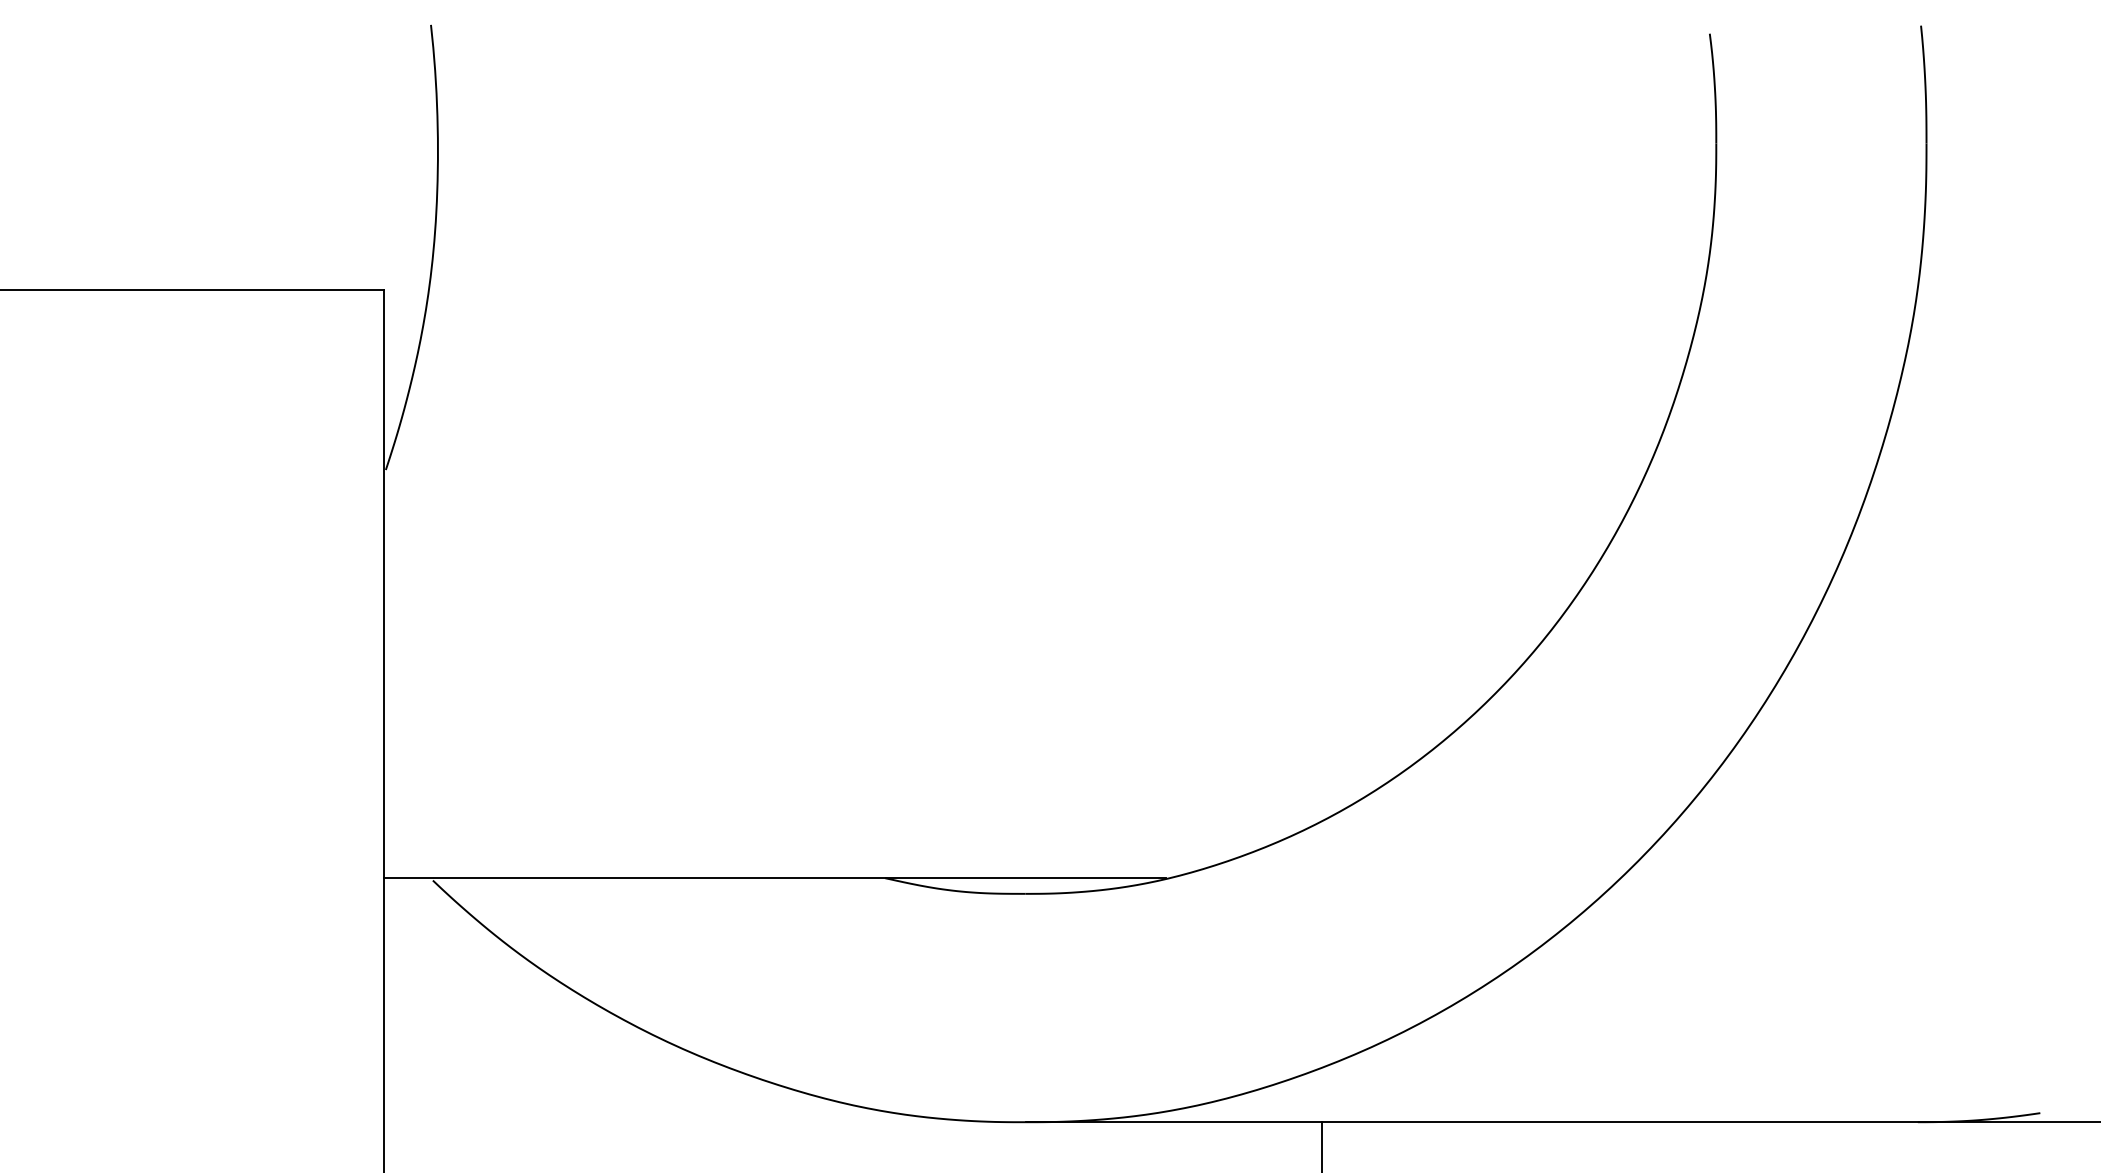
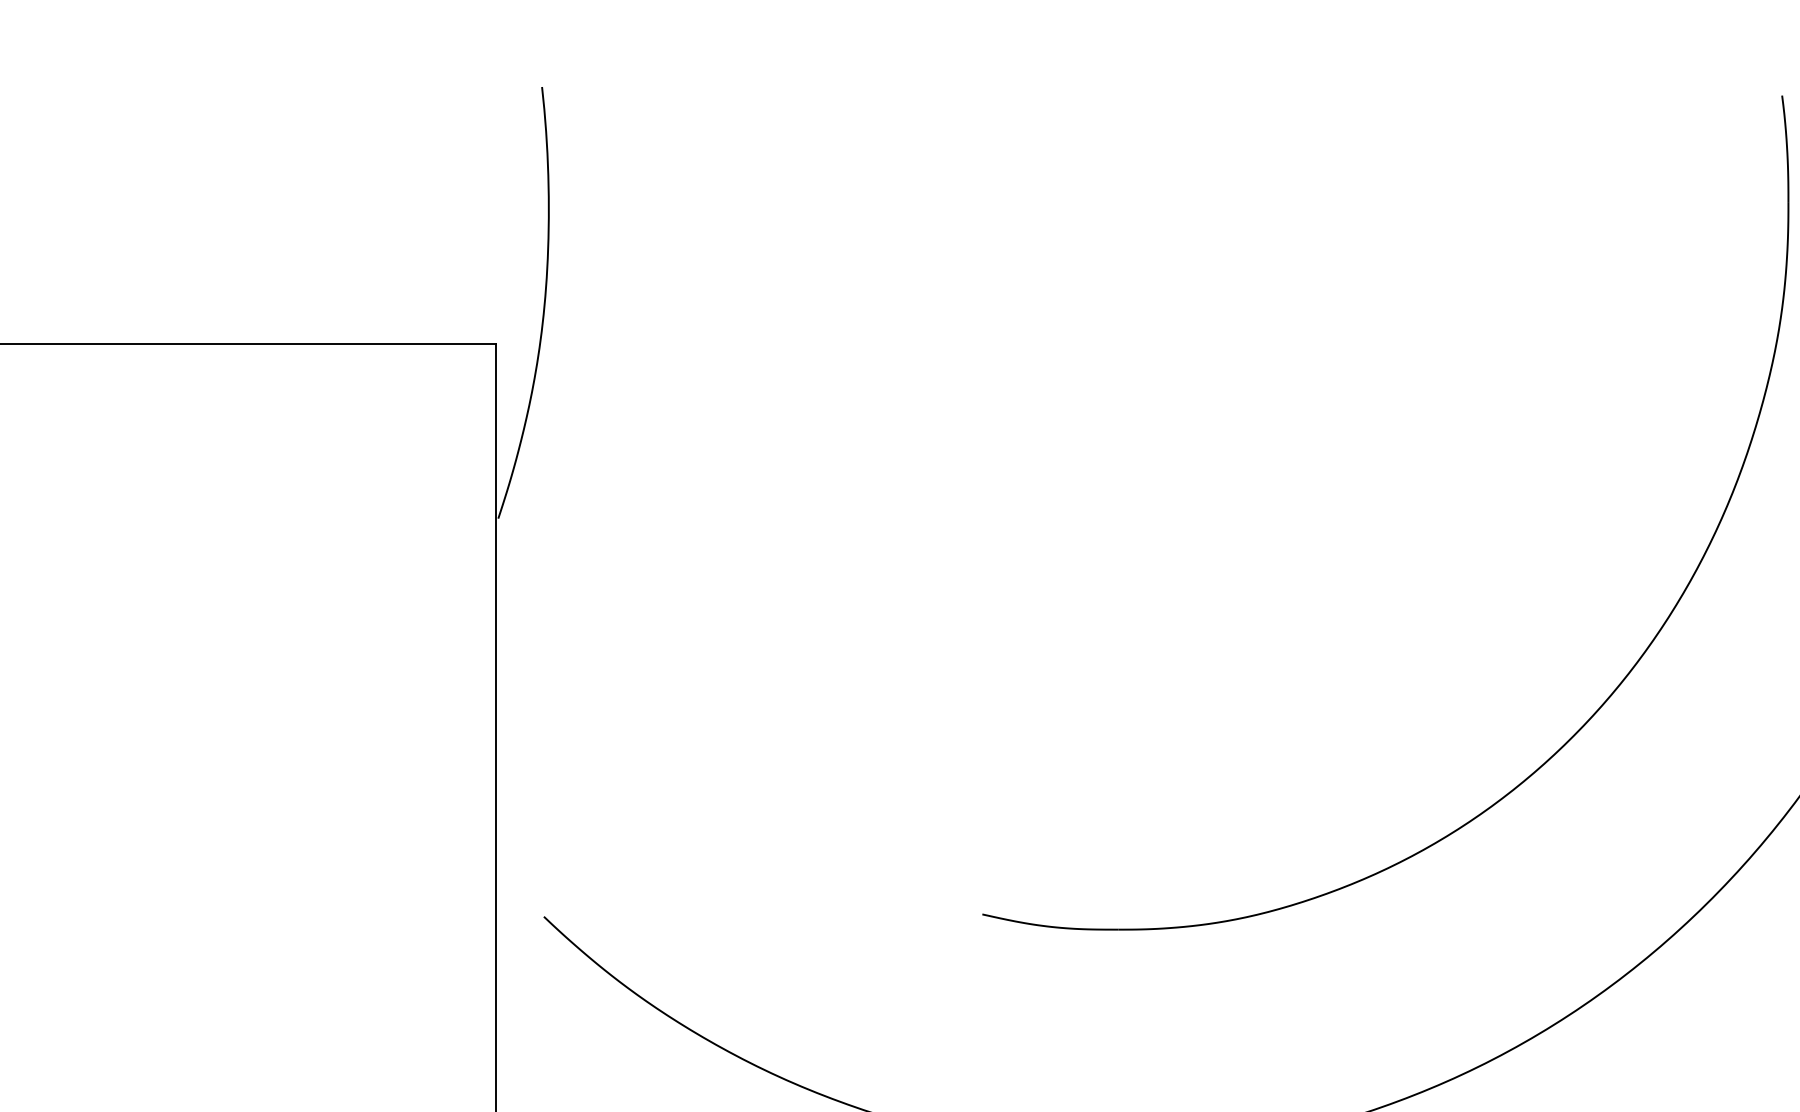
line: (774, 877) -> (875, 913), removed

